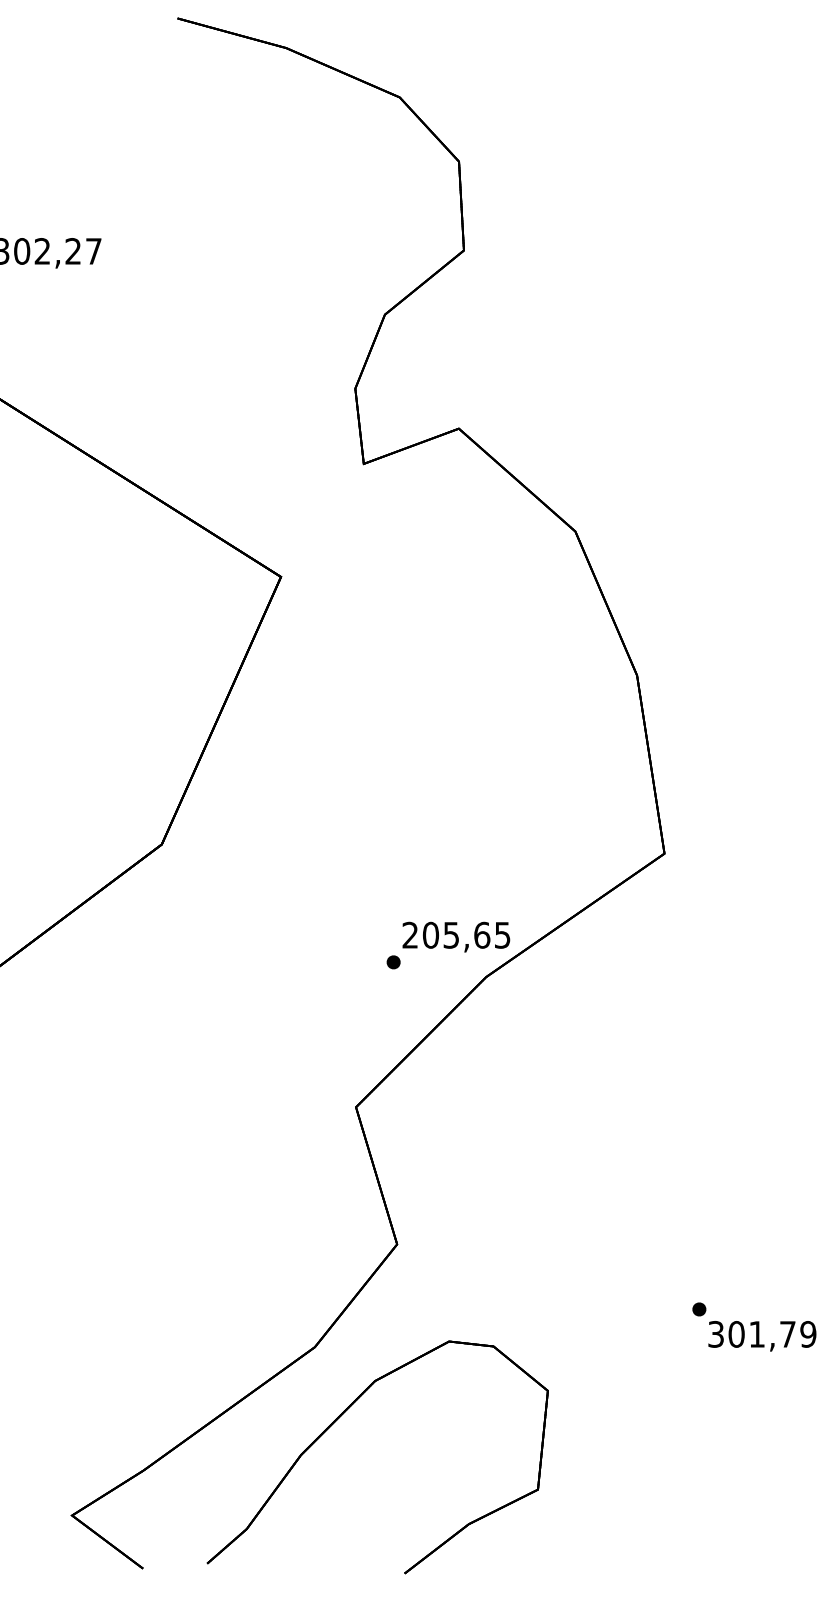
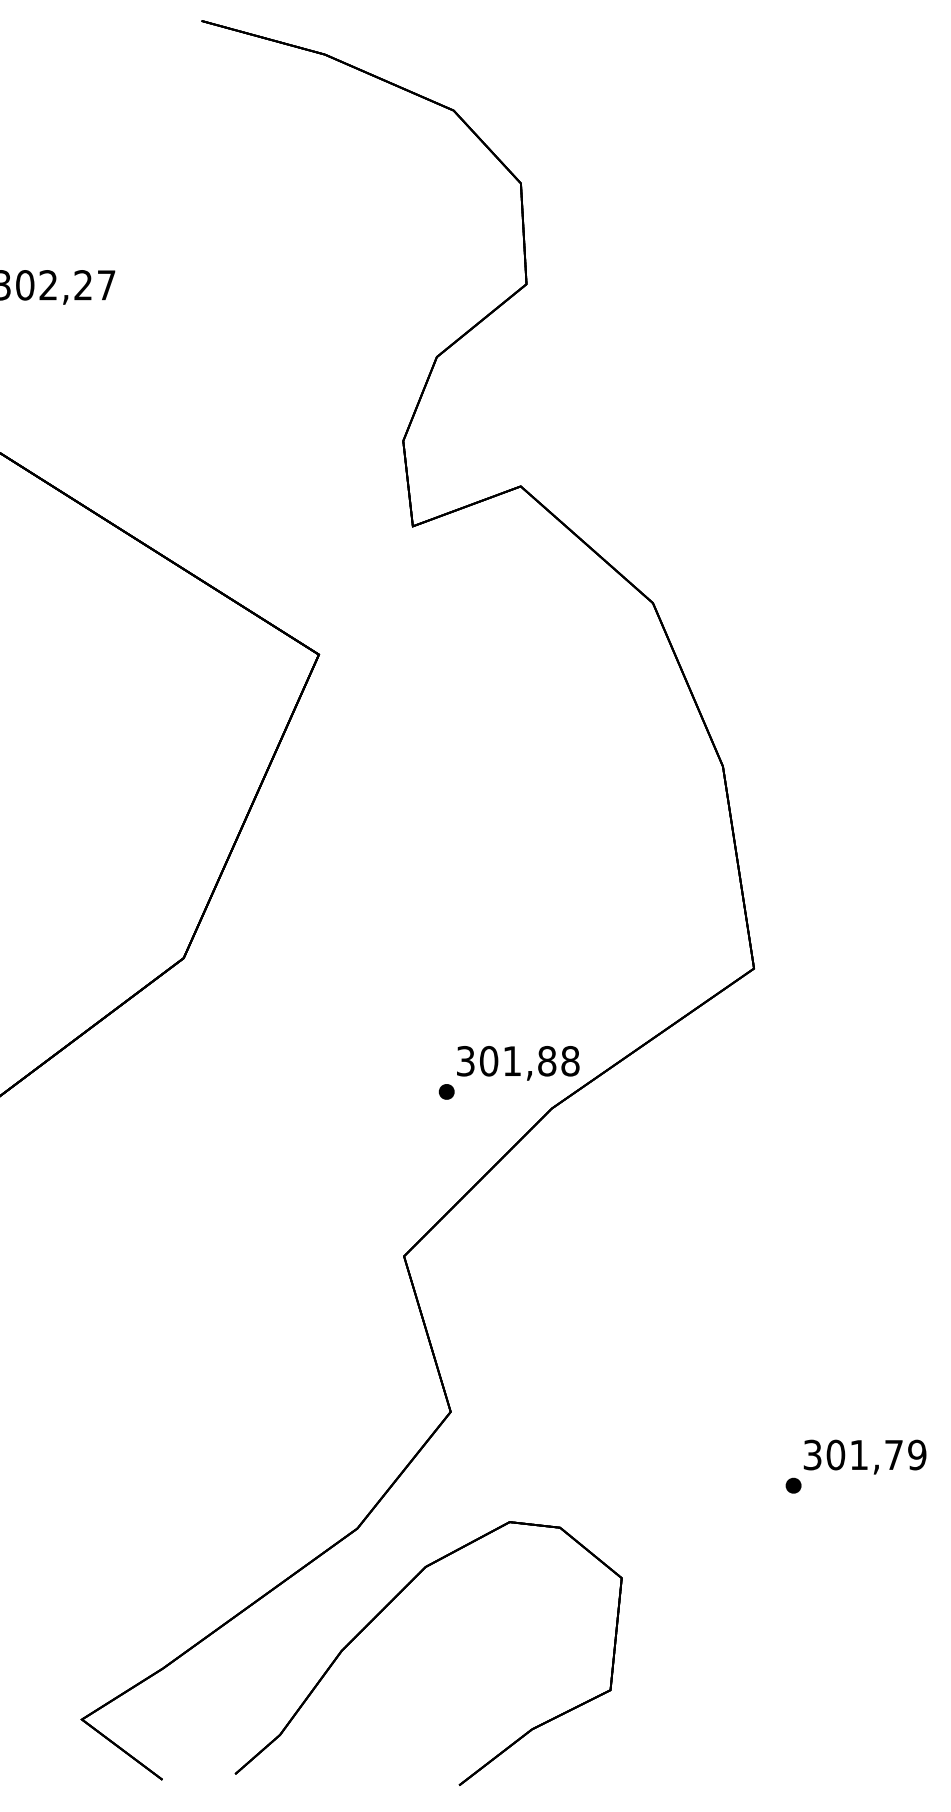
text: (456, 934) -> (518, 1060), 205,65 -> 301,88
text: (762, 1336) -> (865, 1457), moved

